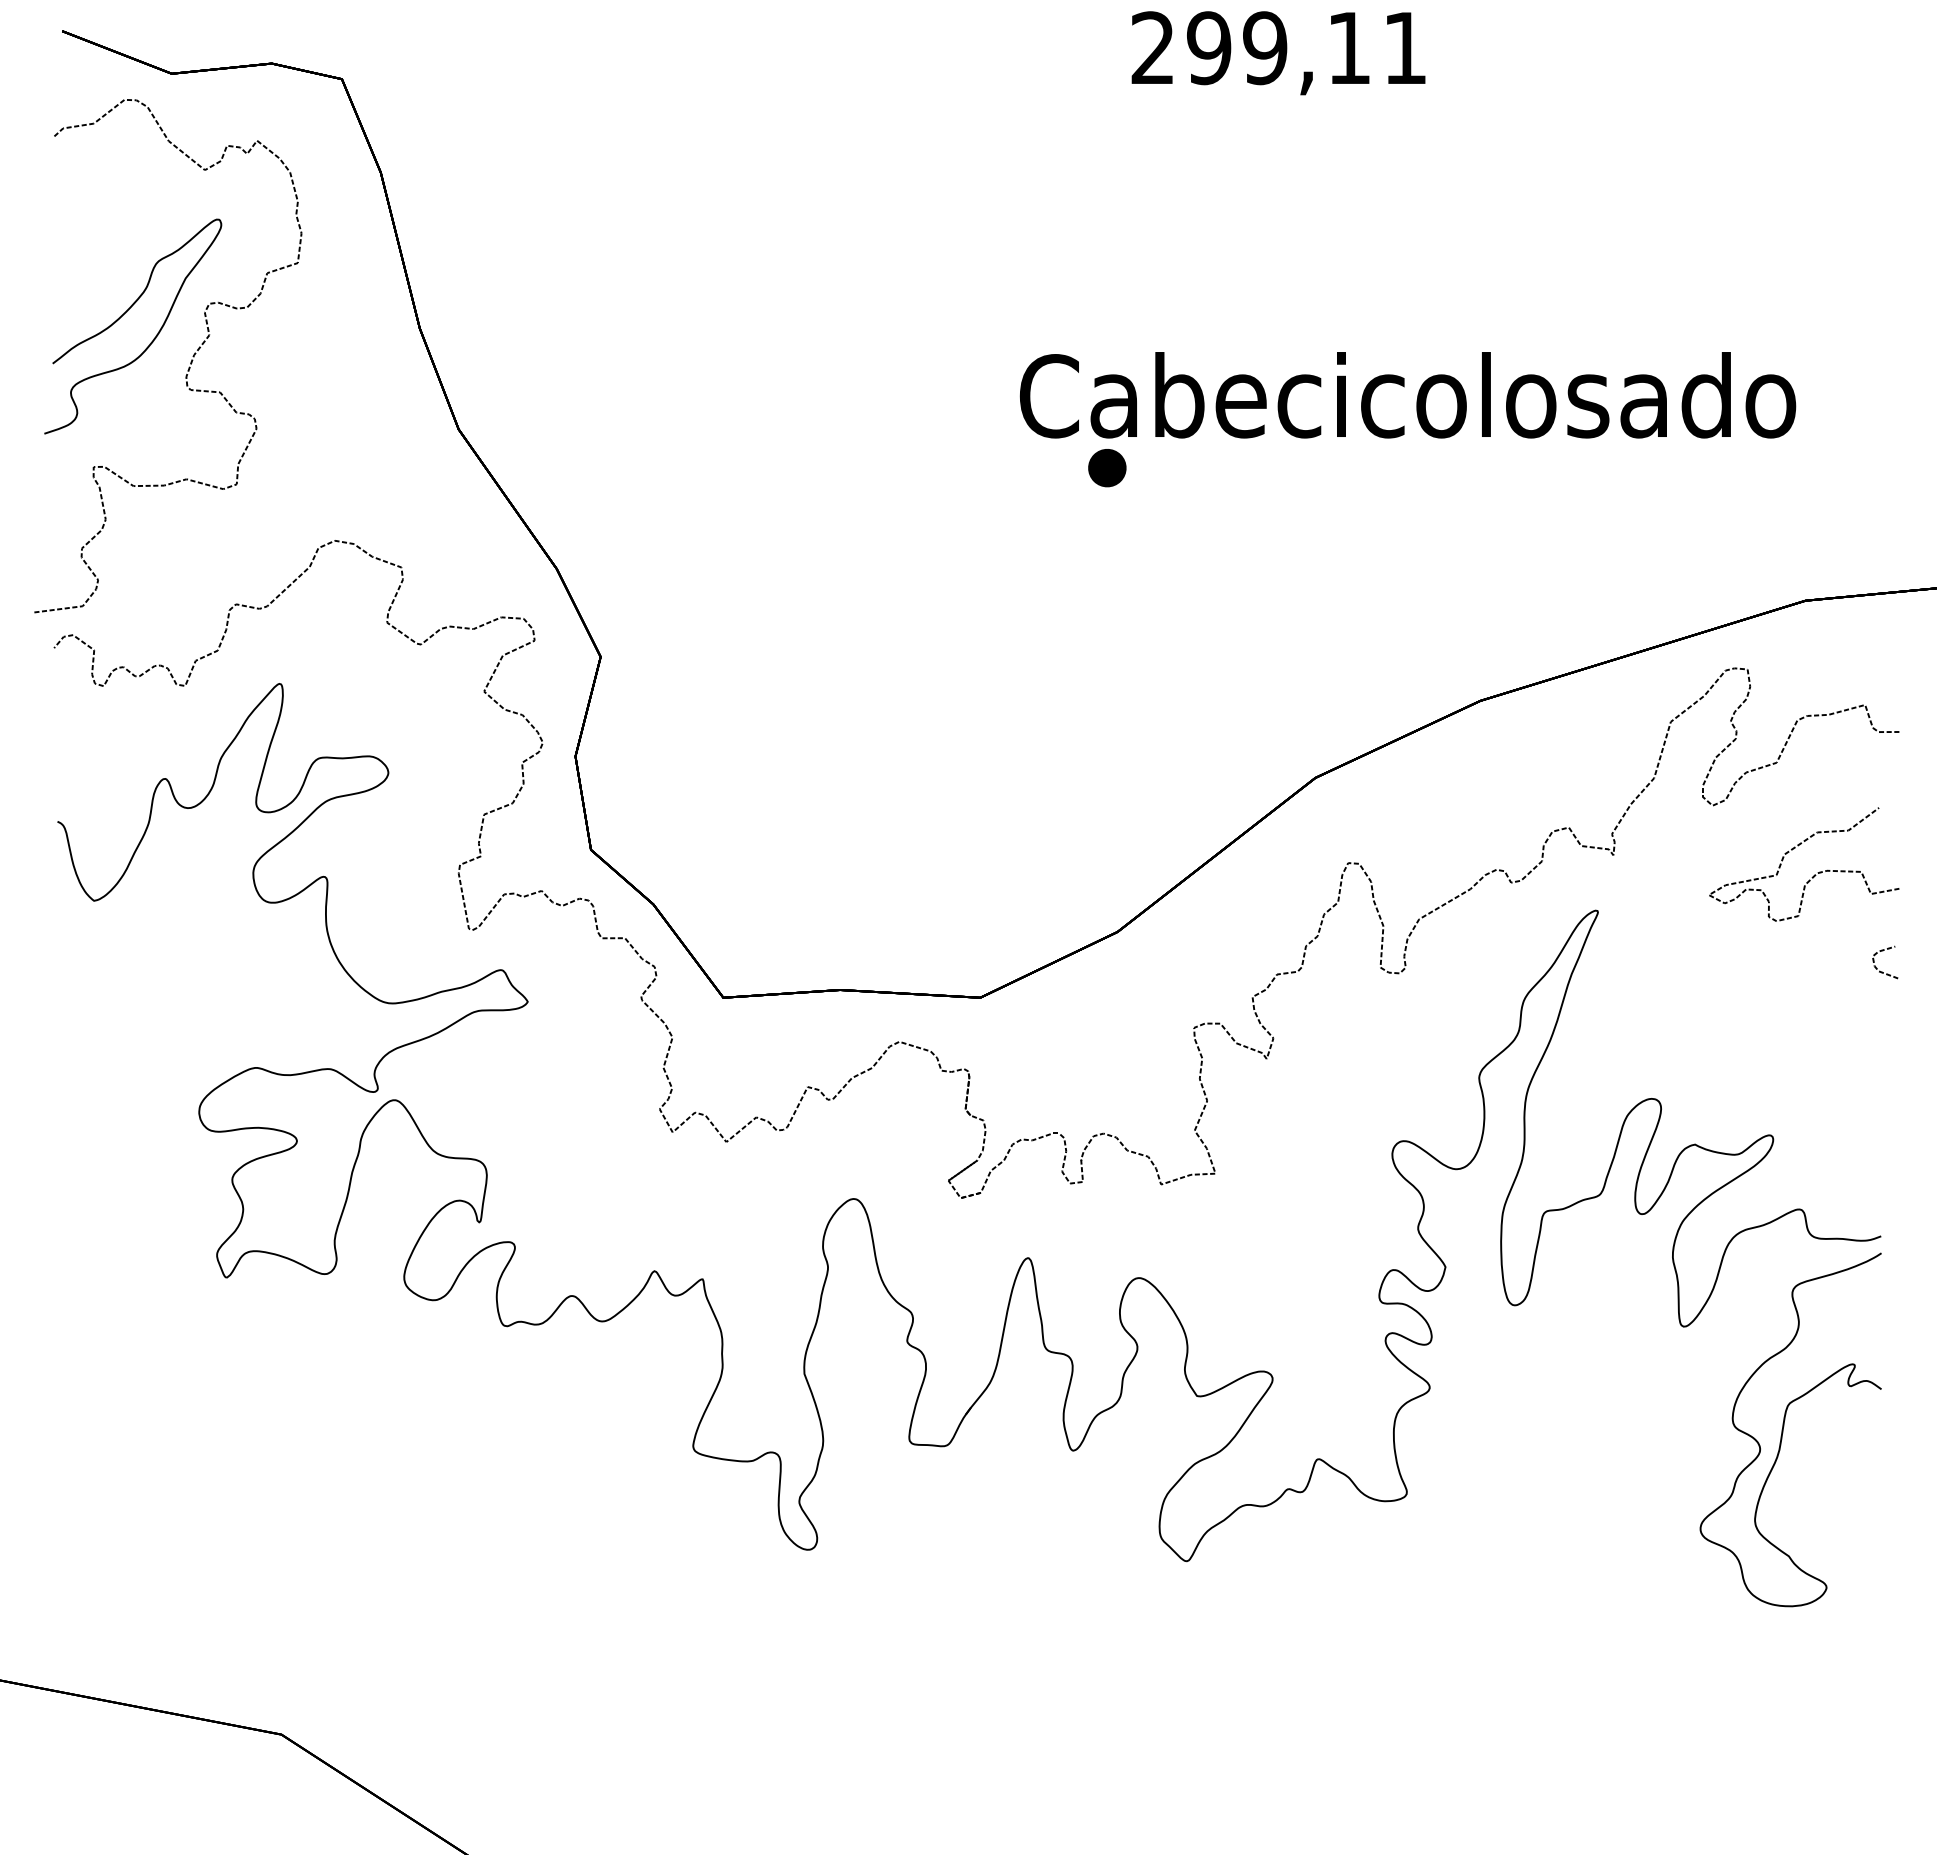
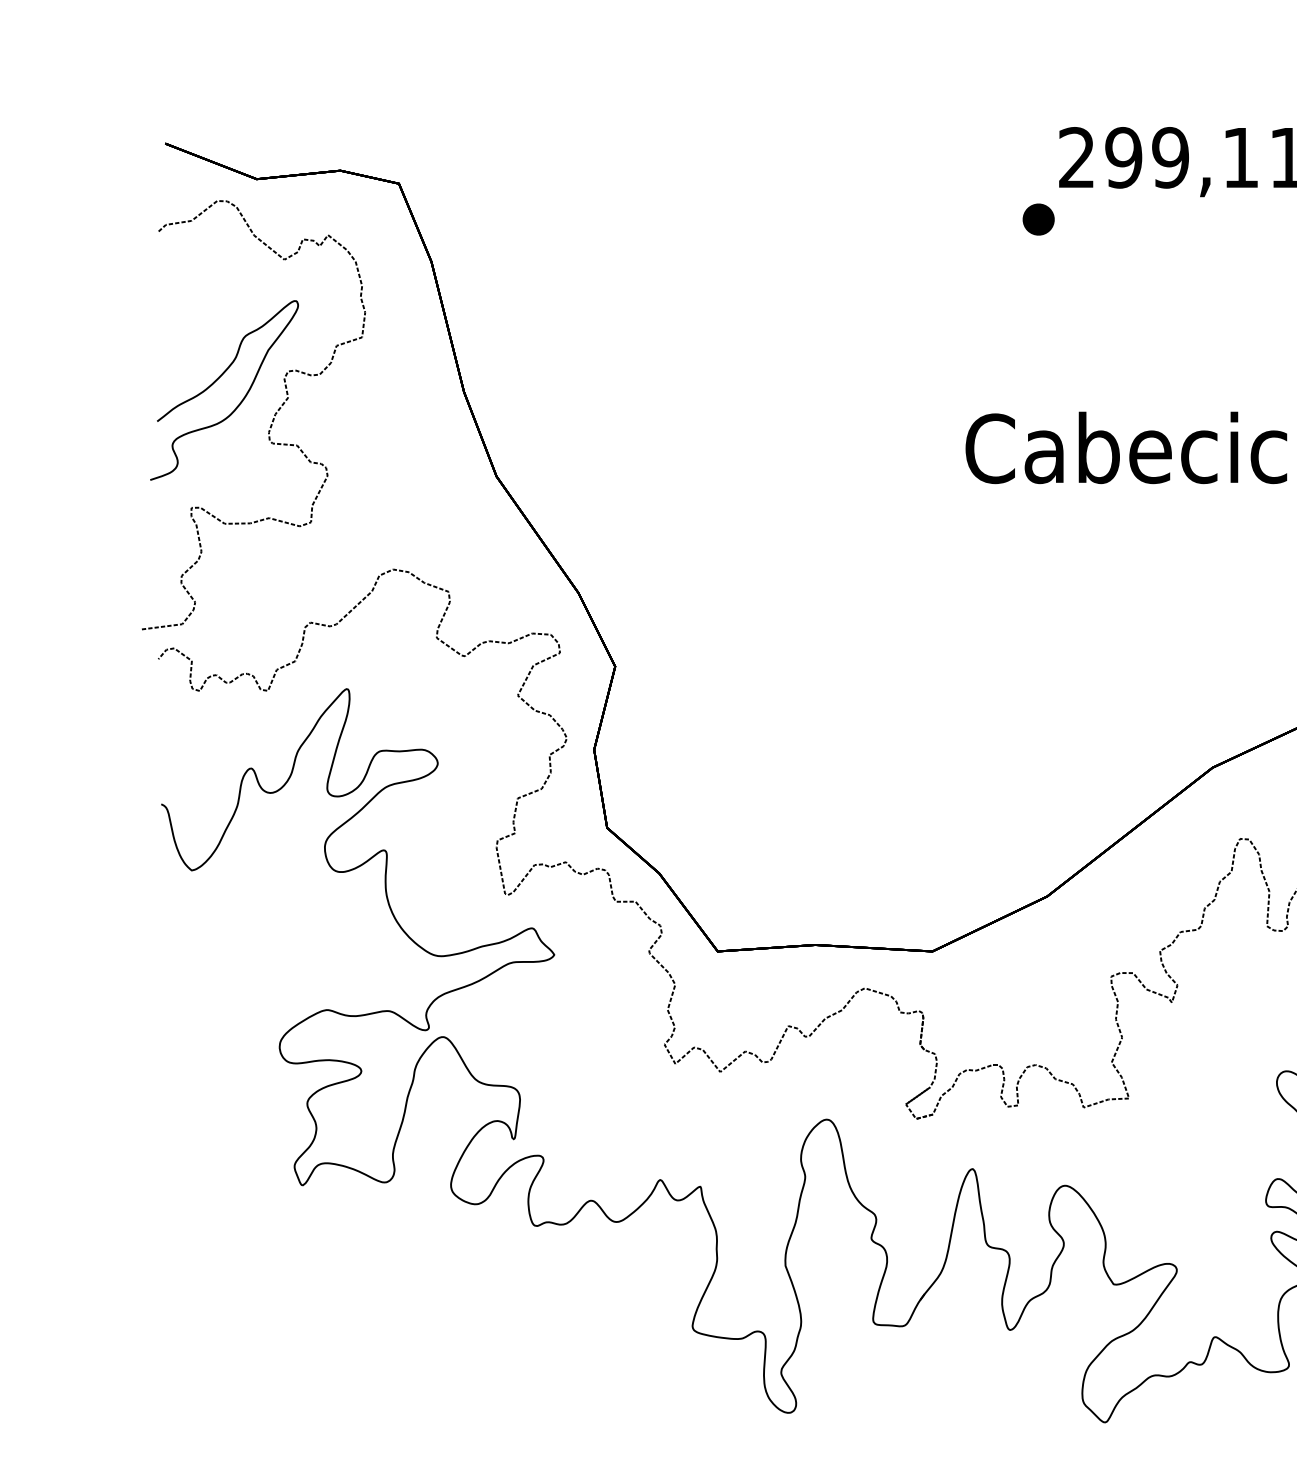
part: (1107, 468) -> (1038, 219), moved

